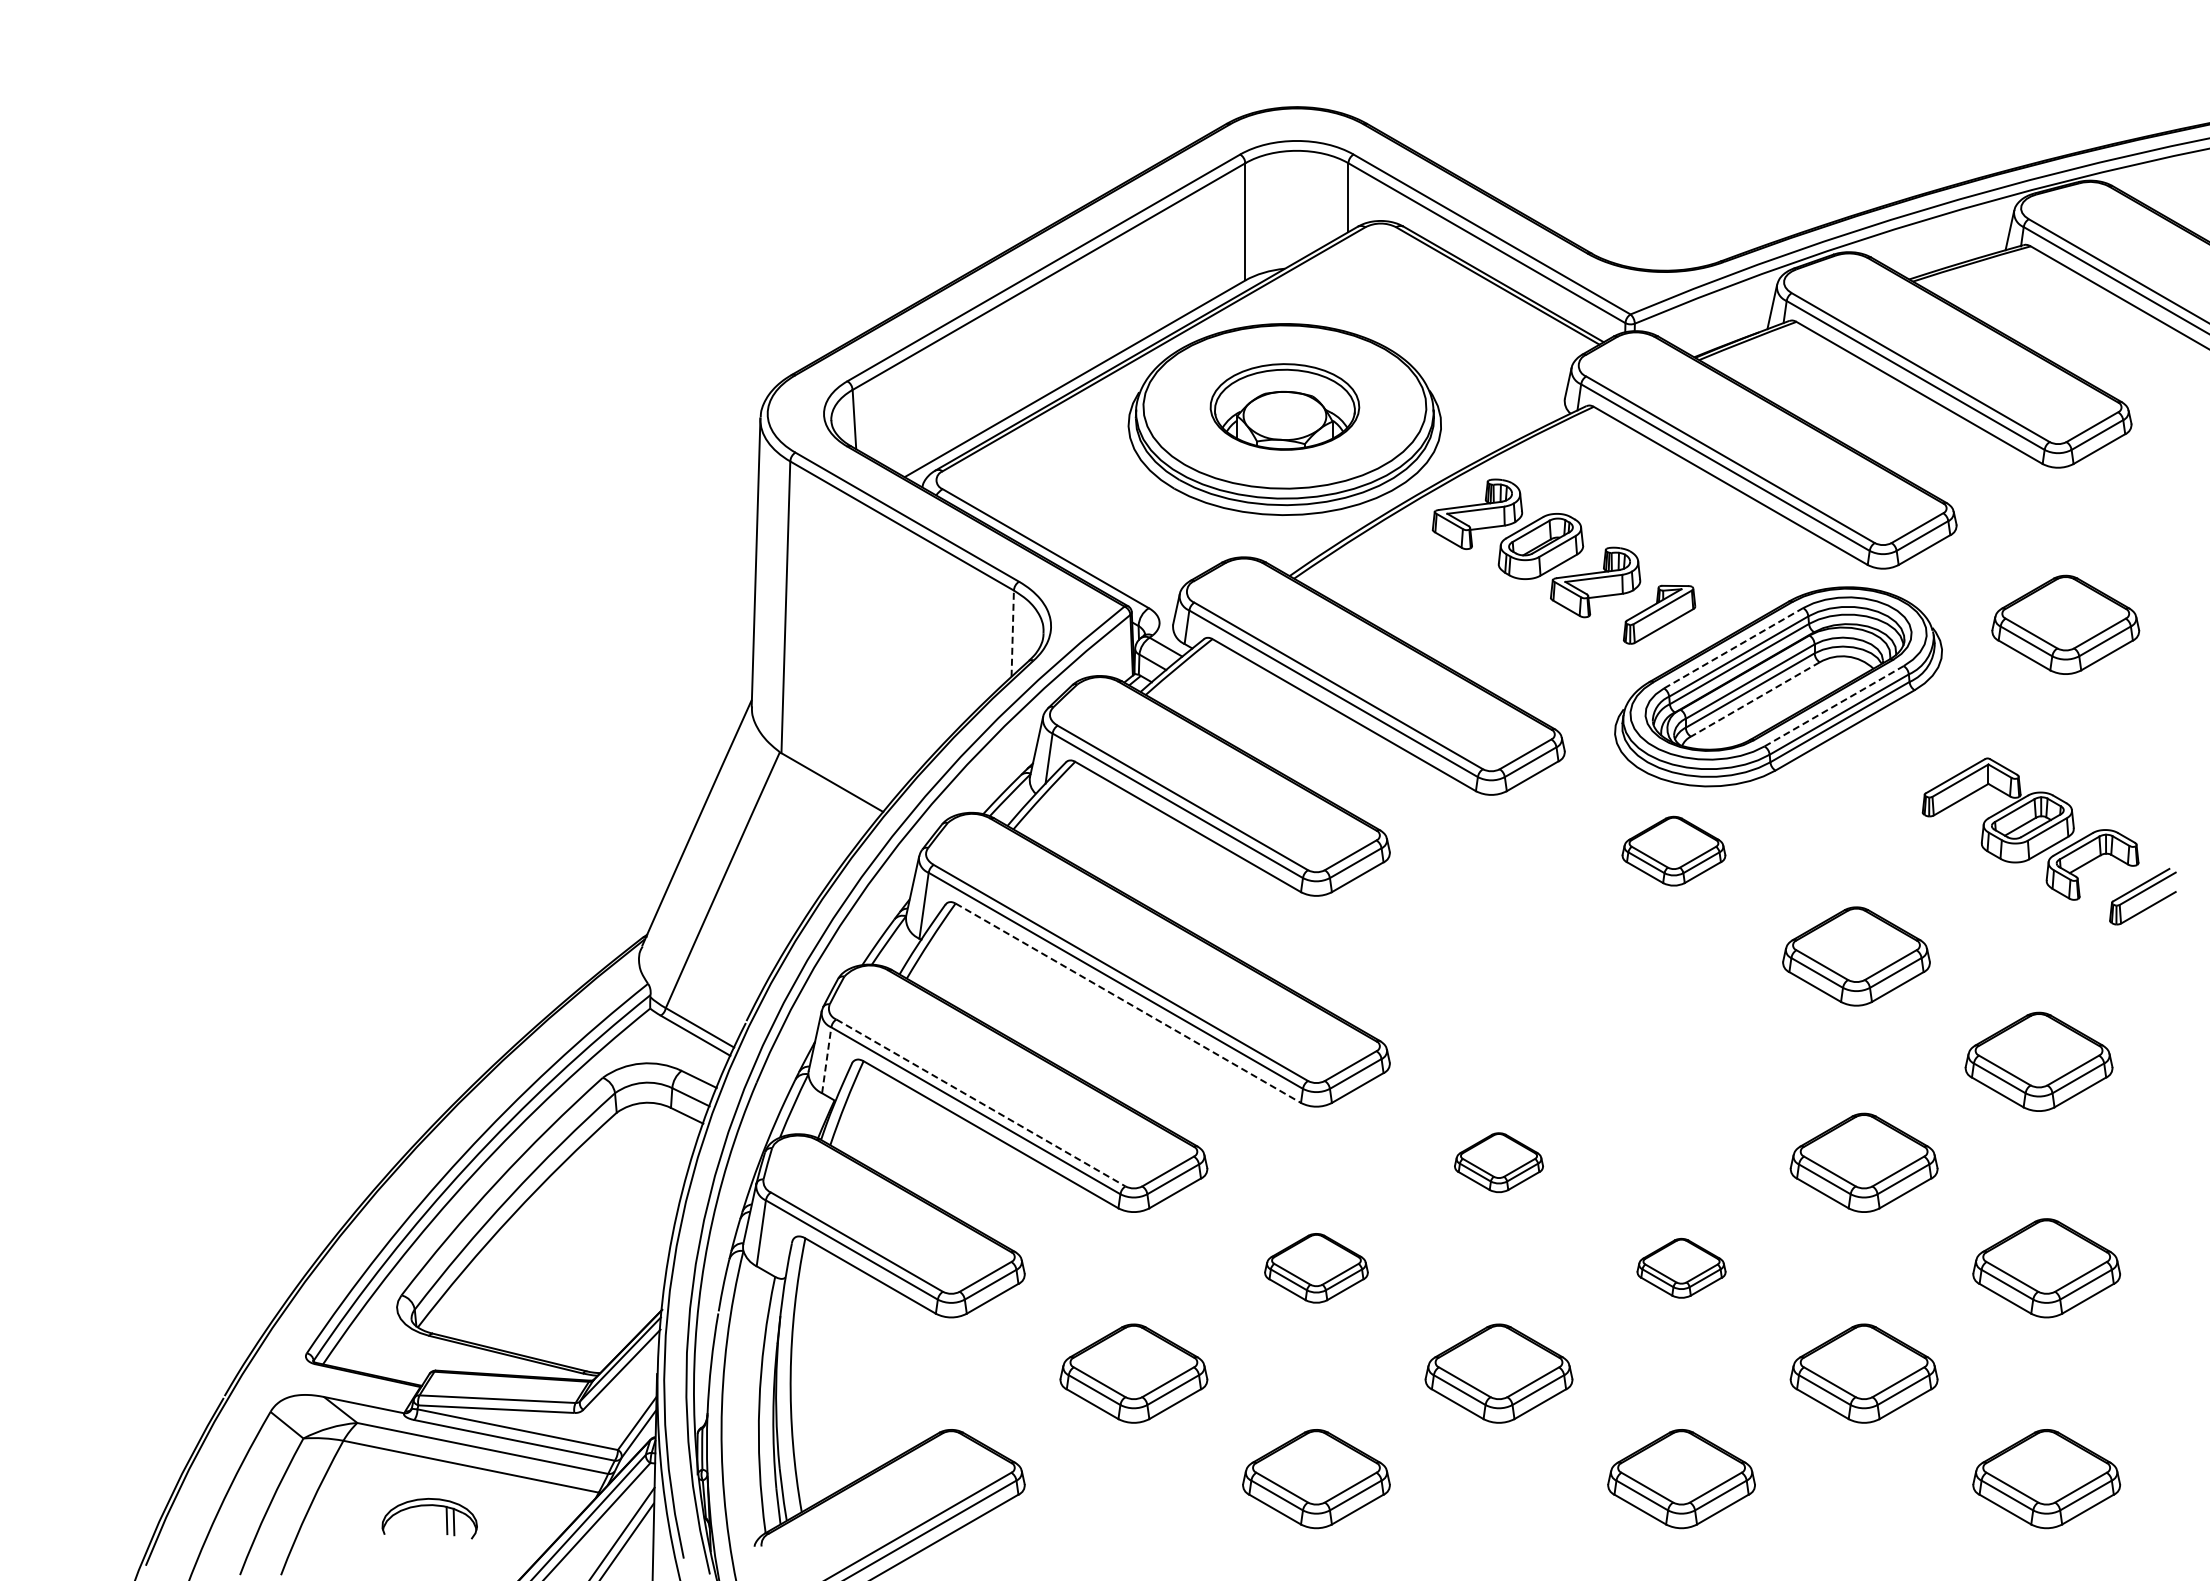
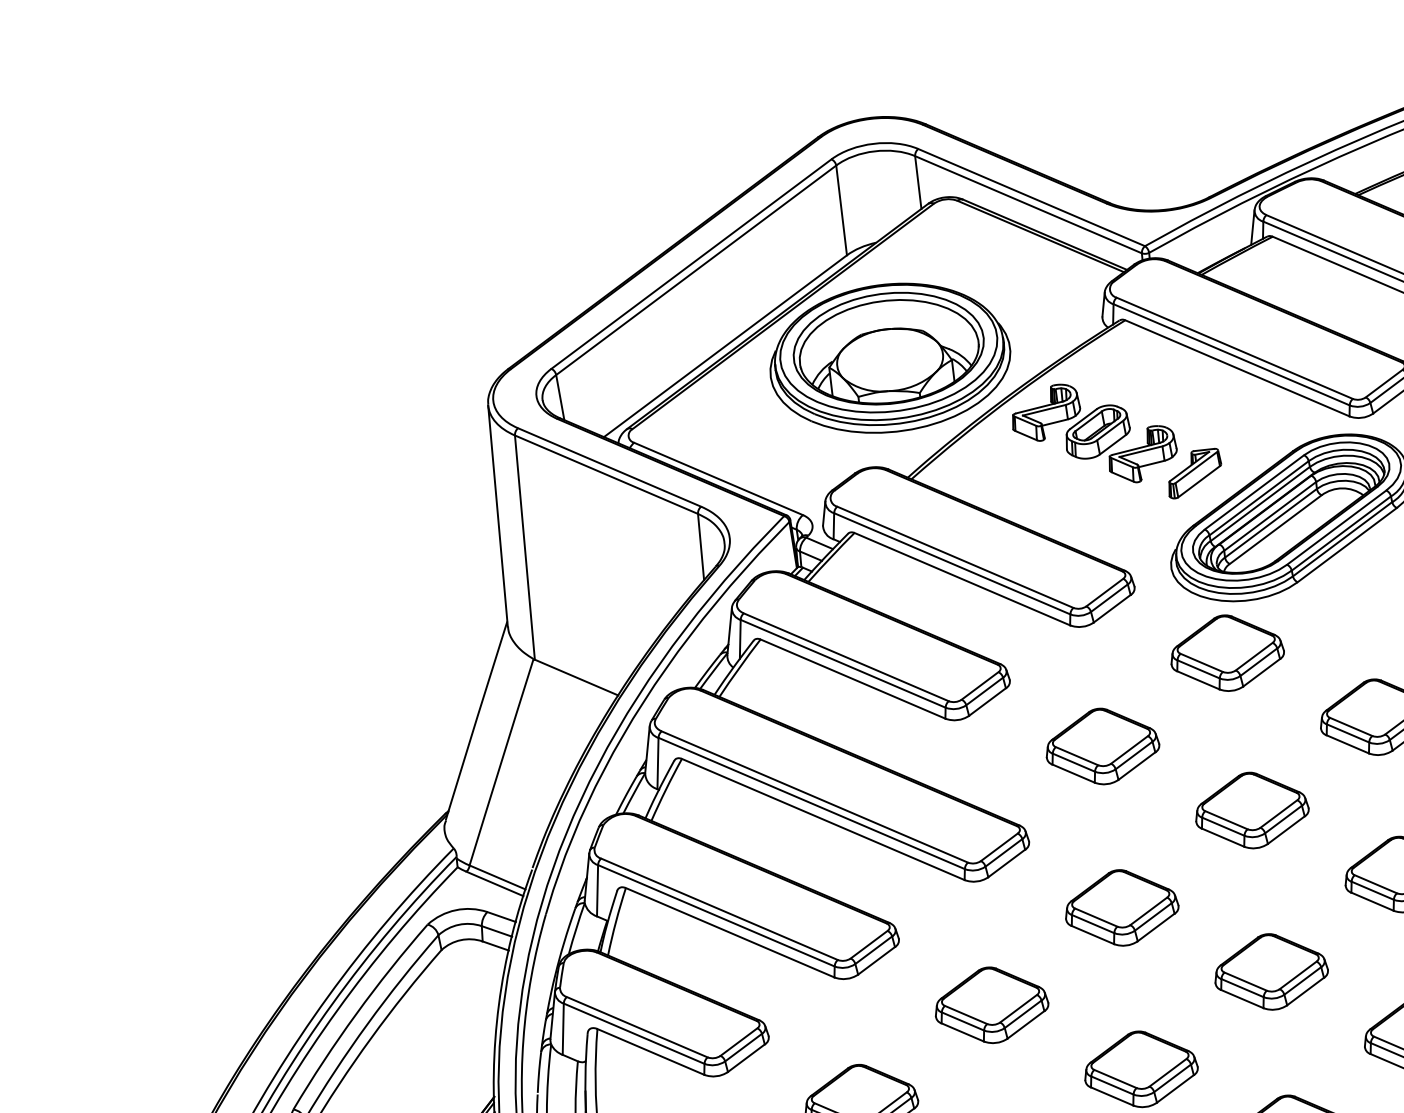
part: (1284, 406) -> (888, 348), size x1.67
line: (1012, 633) -> (700, 546), dashed -> solid
line: (1734, 647) -> (1255, 491), dashed -> solid
line: (1754, 699) -> (1275, 529), dashed -> solid
line: (1834, 706) -> (1336, 527), dashed -> solid
part: (1673, 851) -> (1226, 653), size x1.43
part: (1498, 952) -> (1102, 746), added
line: (1128, 1003) -> (823, 819), dashed -> solid
part: (1681, 1057) -> (1251, 810), added
line: (826, 1059) -> (597, 890), dashed -> solid
line: (980, 1102) -> (719, 909), dashed -> solid
part: (1498, 1162) -> (1121, 907), size x1.67
part: (1316, 1268) -> (991, 1005), size x1.43
part: (1681, 1268) -> (1271, 972), size x1.67

